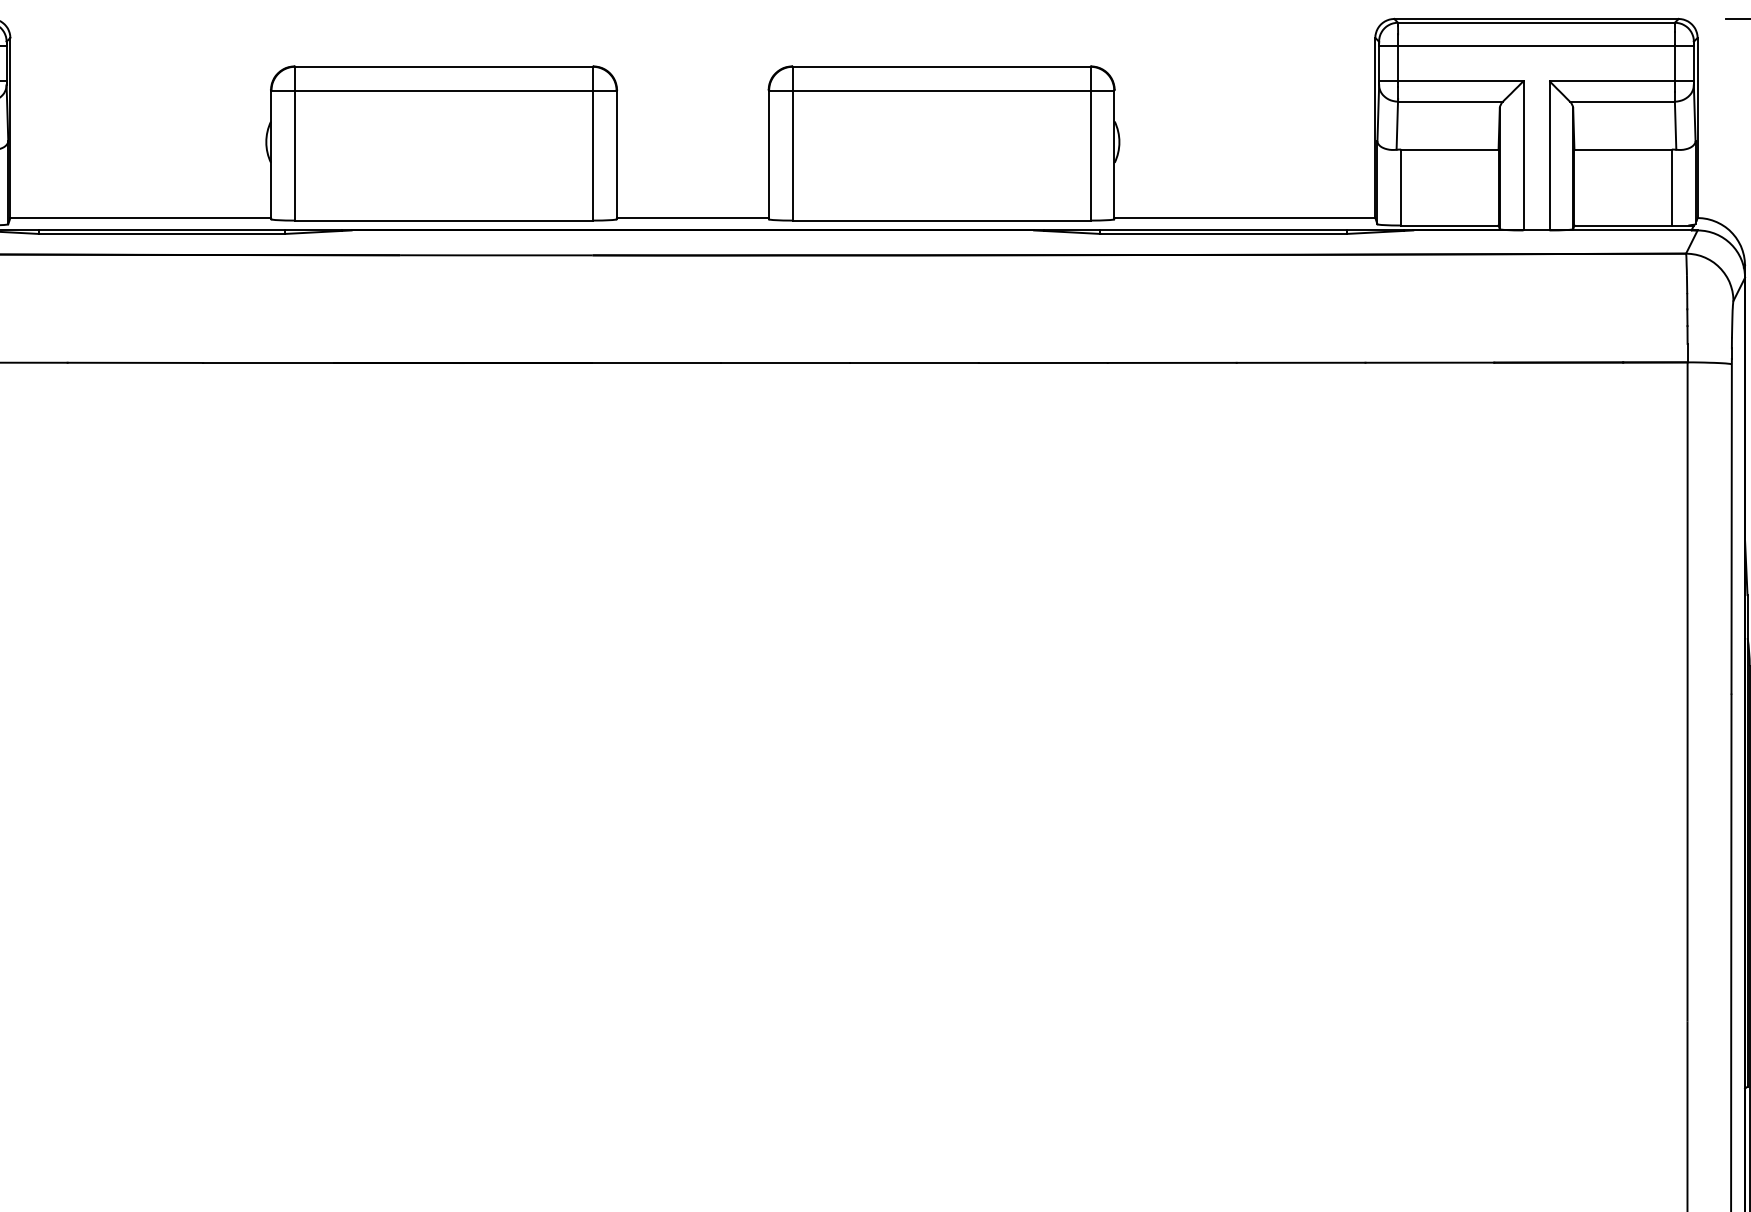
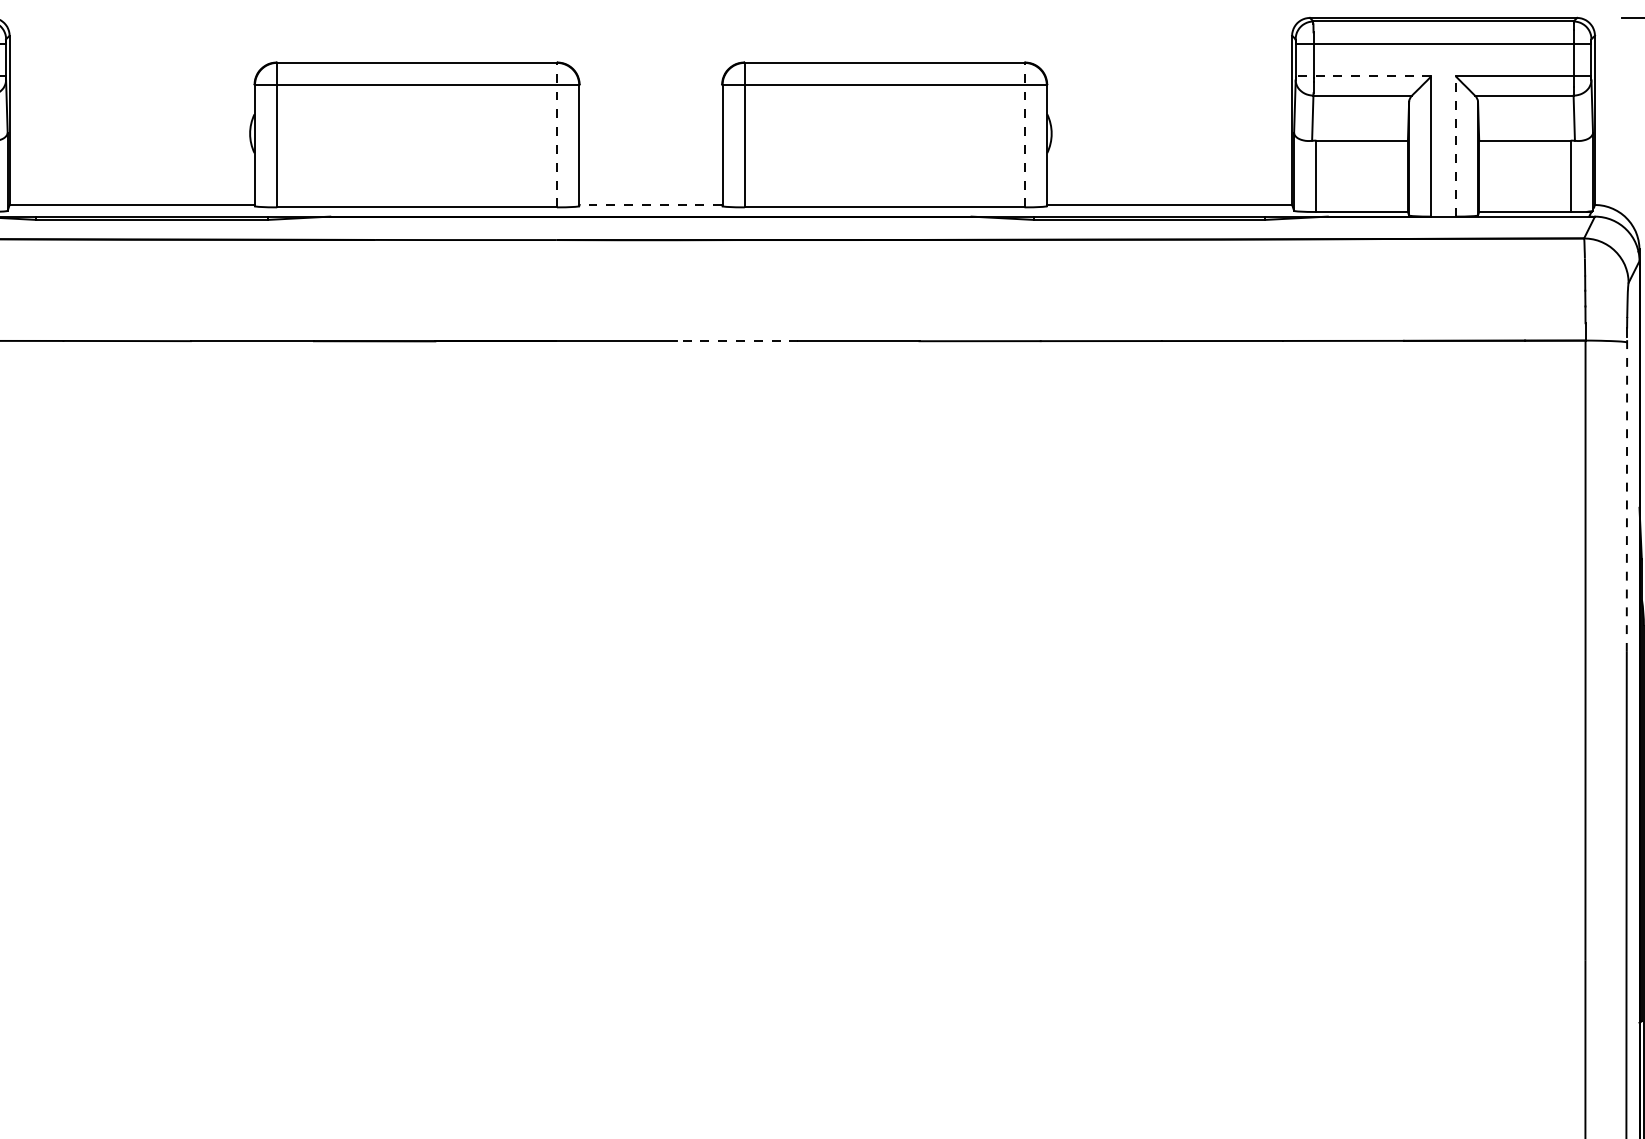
line: (1451, 81) -> (1363, 76), solid -> dashed
line: (592, 143) -> (556, 134), solid -> dashed
line: (1090, 143) -> (1024, 134), solid -> dashed
line: (1549, 155) -> (1455, 146), solid -> dashed
line: (692, 217) -> (650, 204), solid -> dashed
line: (785, 363) -> (737, 341), solid -> dashed
line: (1731, 526) -> (1626, 494), solid -> dashed

